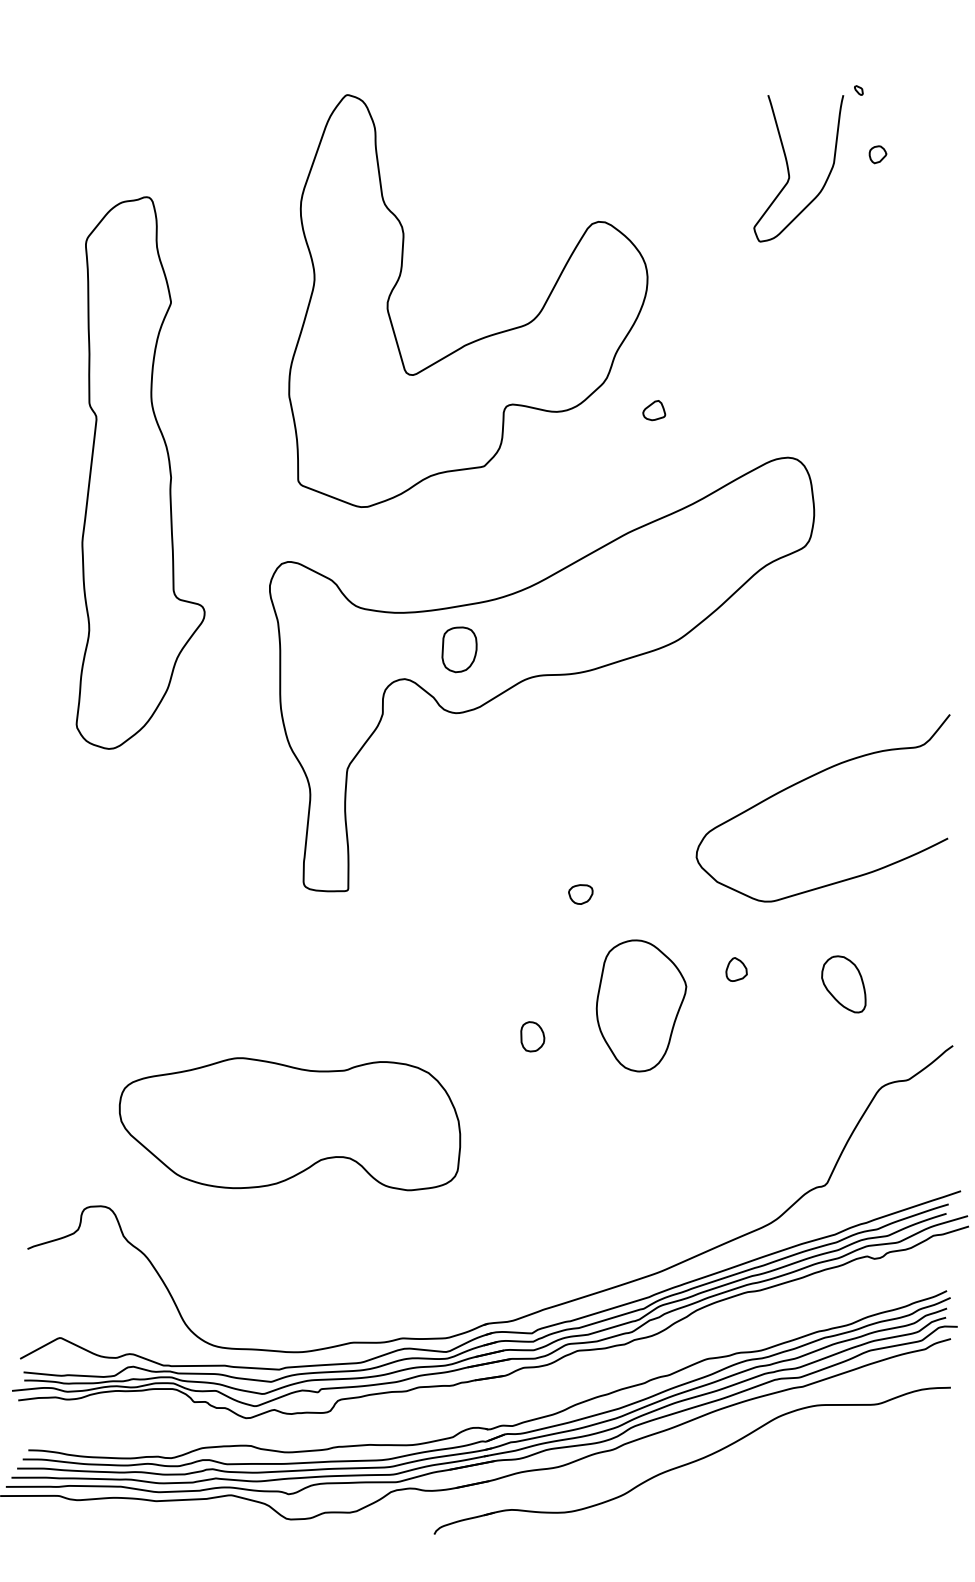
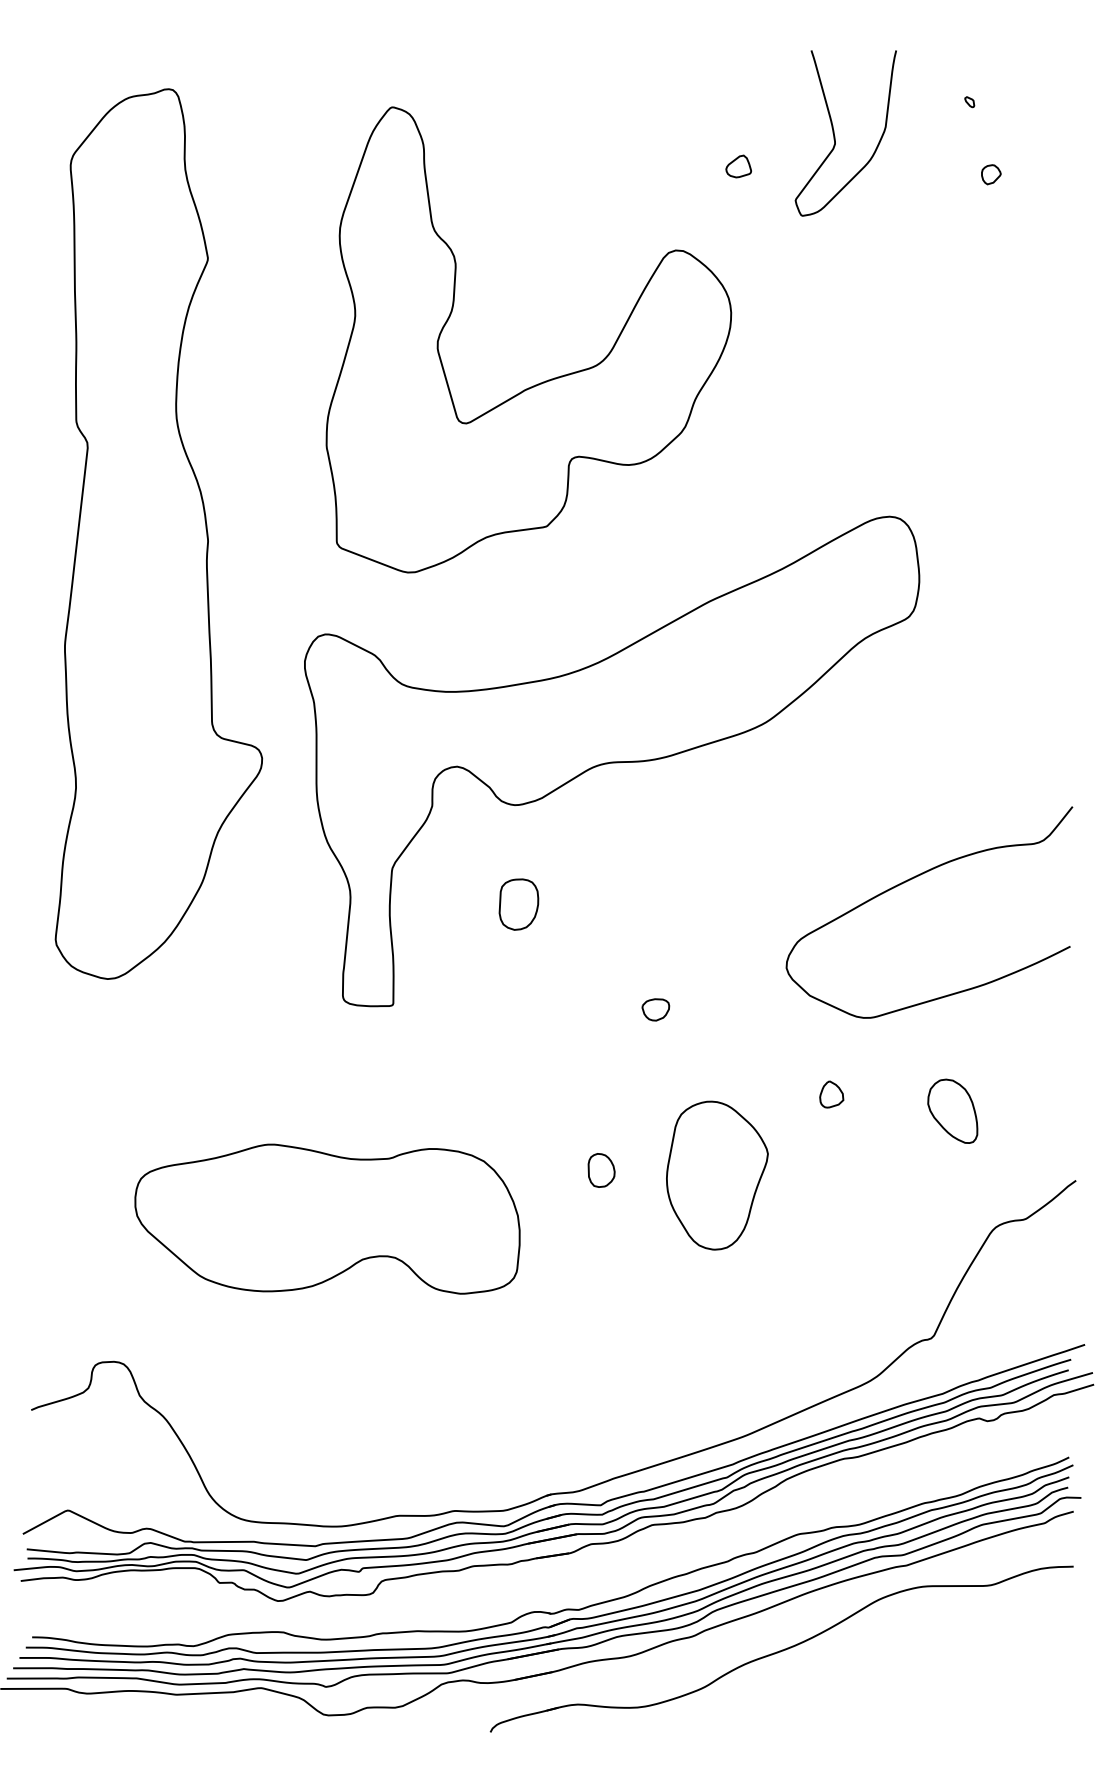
curve: (789, 171) -> (835, 136), moved
part: (654, 410) -> (738, 166), moved
part: (140, 472) -> (158, 533), size x1.43
part: (459, 649) -> (518, 904), moved
part: (641, 1005) -> (717, 1175), moved
part: (289, 1123) -> (327, 1218), moved

